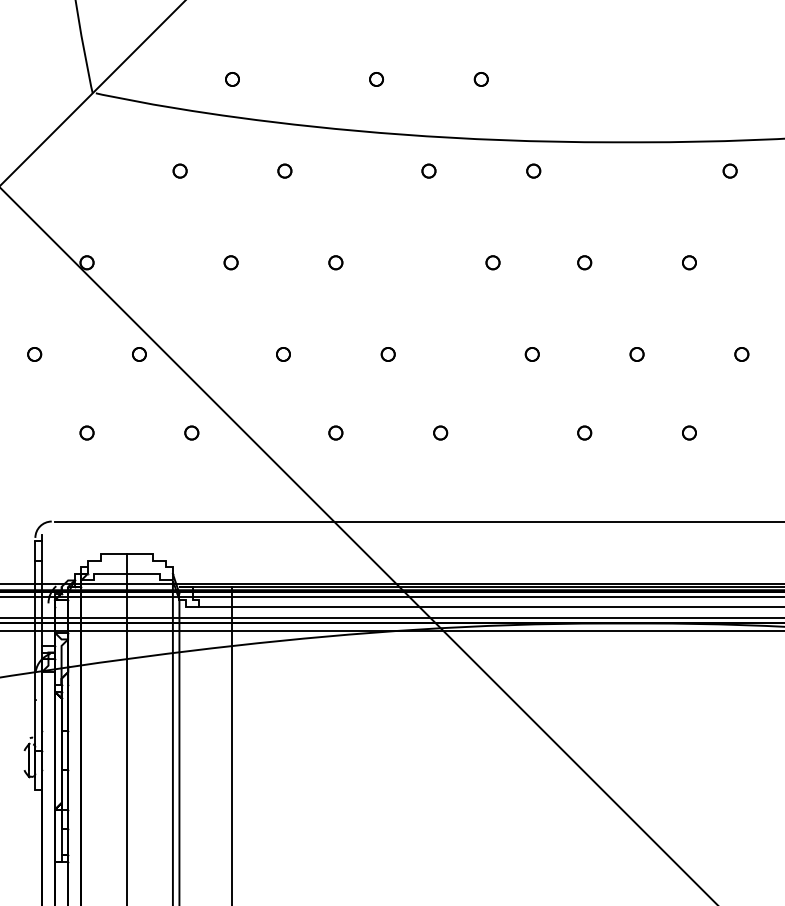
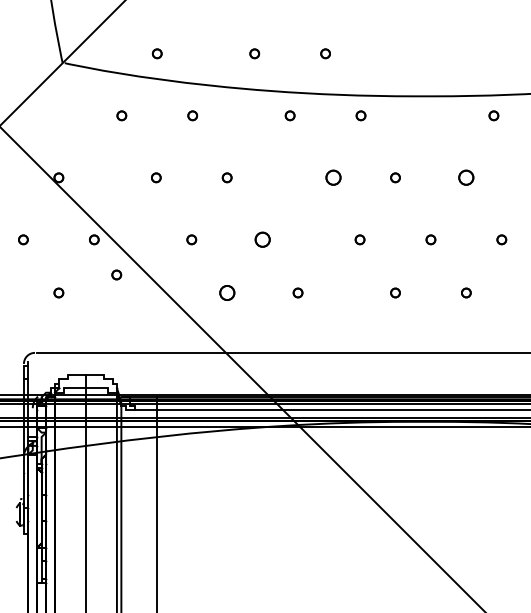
part: (493, 262) -> (333, 177), size x1.6
part: (689, 262) -> (466, 177), size x1.6
part: (388, 353) -> (262, 239), size x1.6
part: (191, 432) -> (116, 274), moved
part: (334, 432) -> (226, 292), size x1.6

